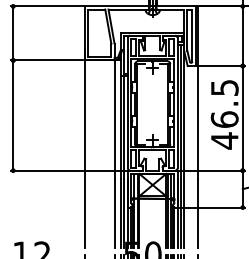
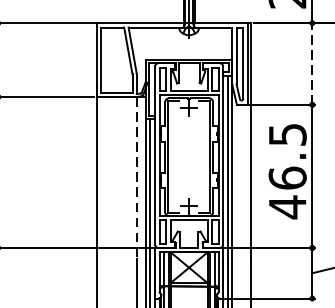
line: (242, 36) -> (311, 64), solid -> dashed
line: (114, 119) -> (136, 177), solid -> dashed

